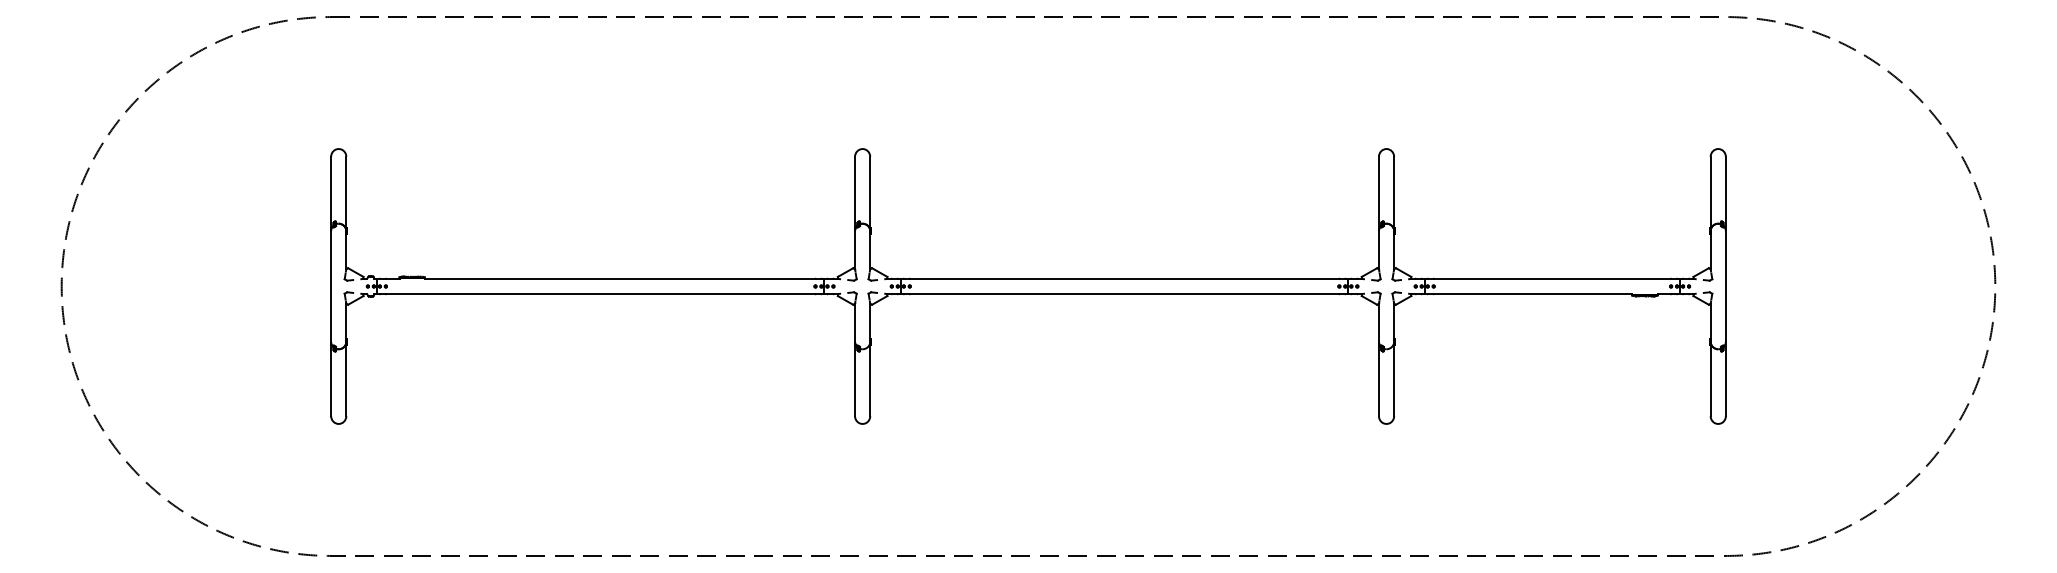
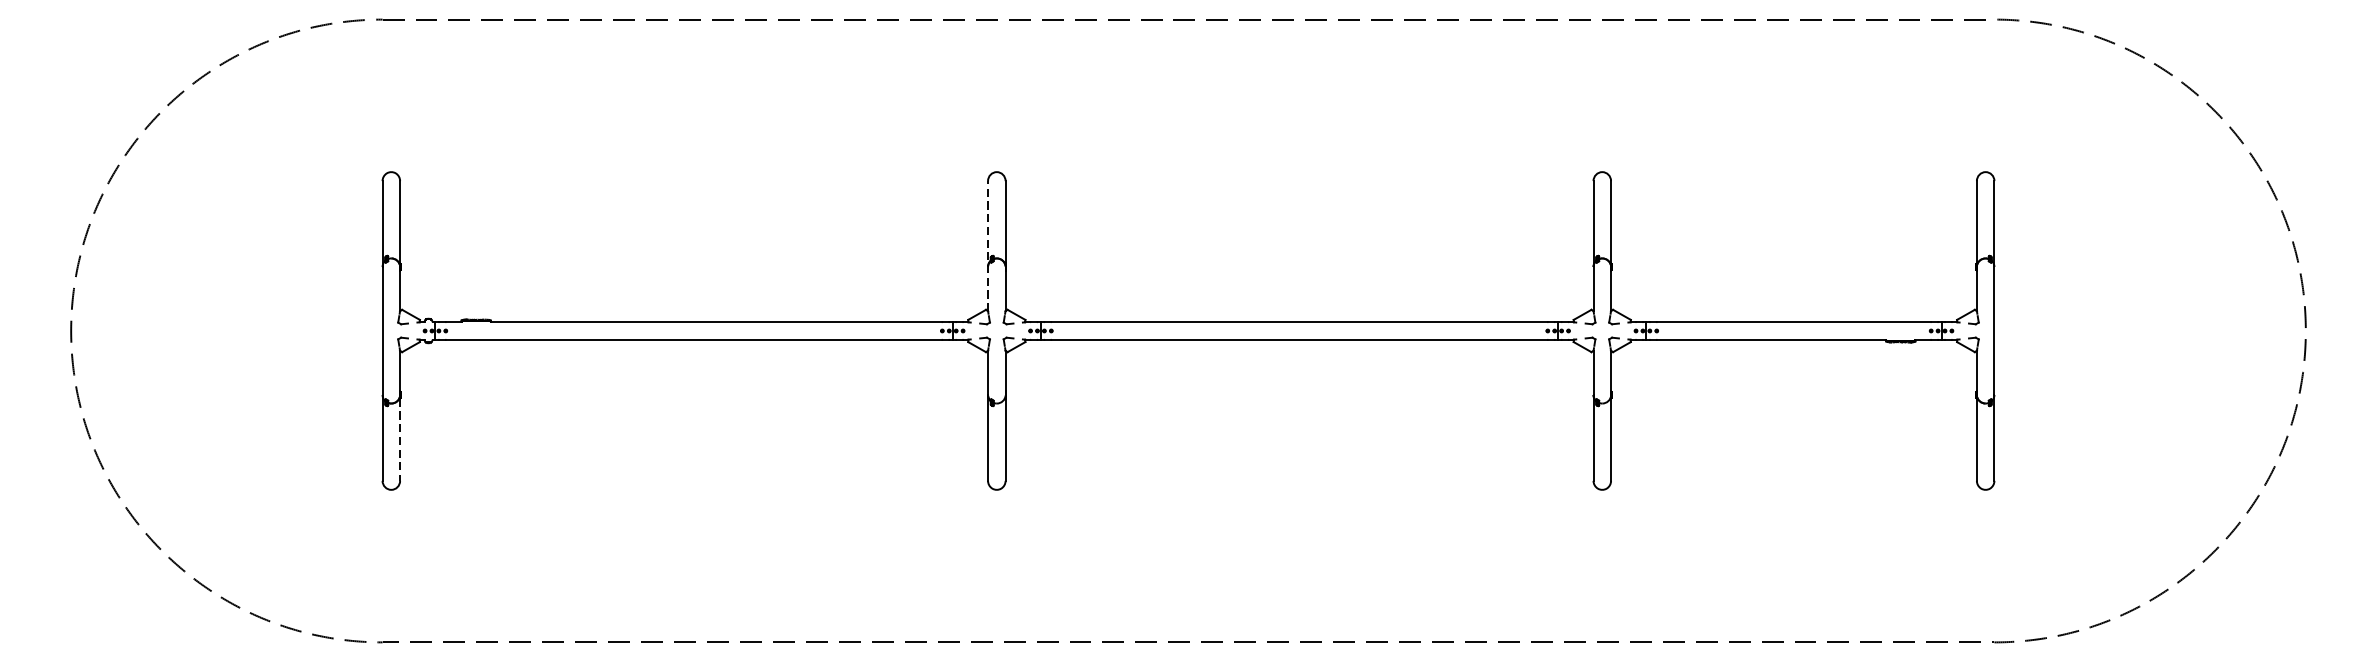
line: (855, 212) -> (988, 245), solid -> dashed
line: (346, 380) -> (400, 439), solid -> dashed

